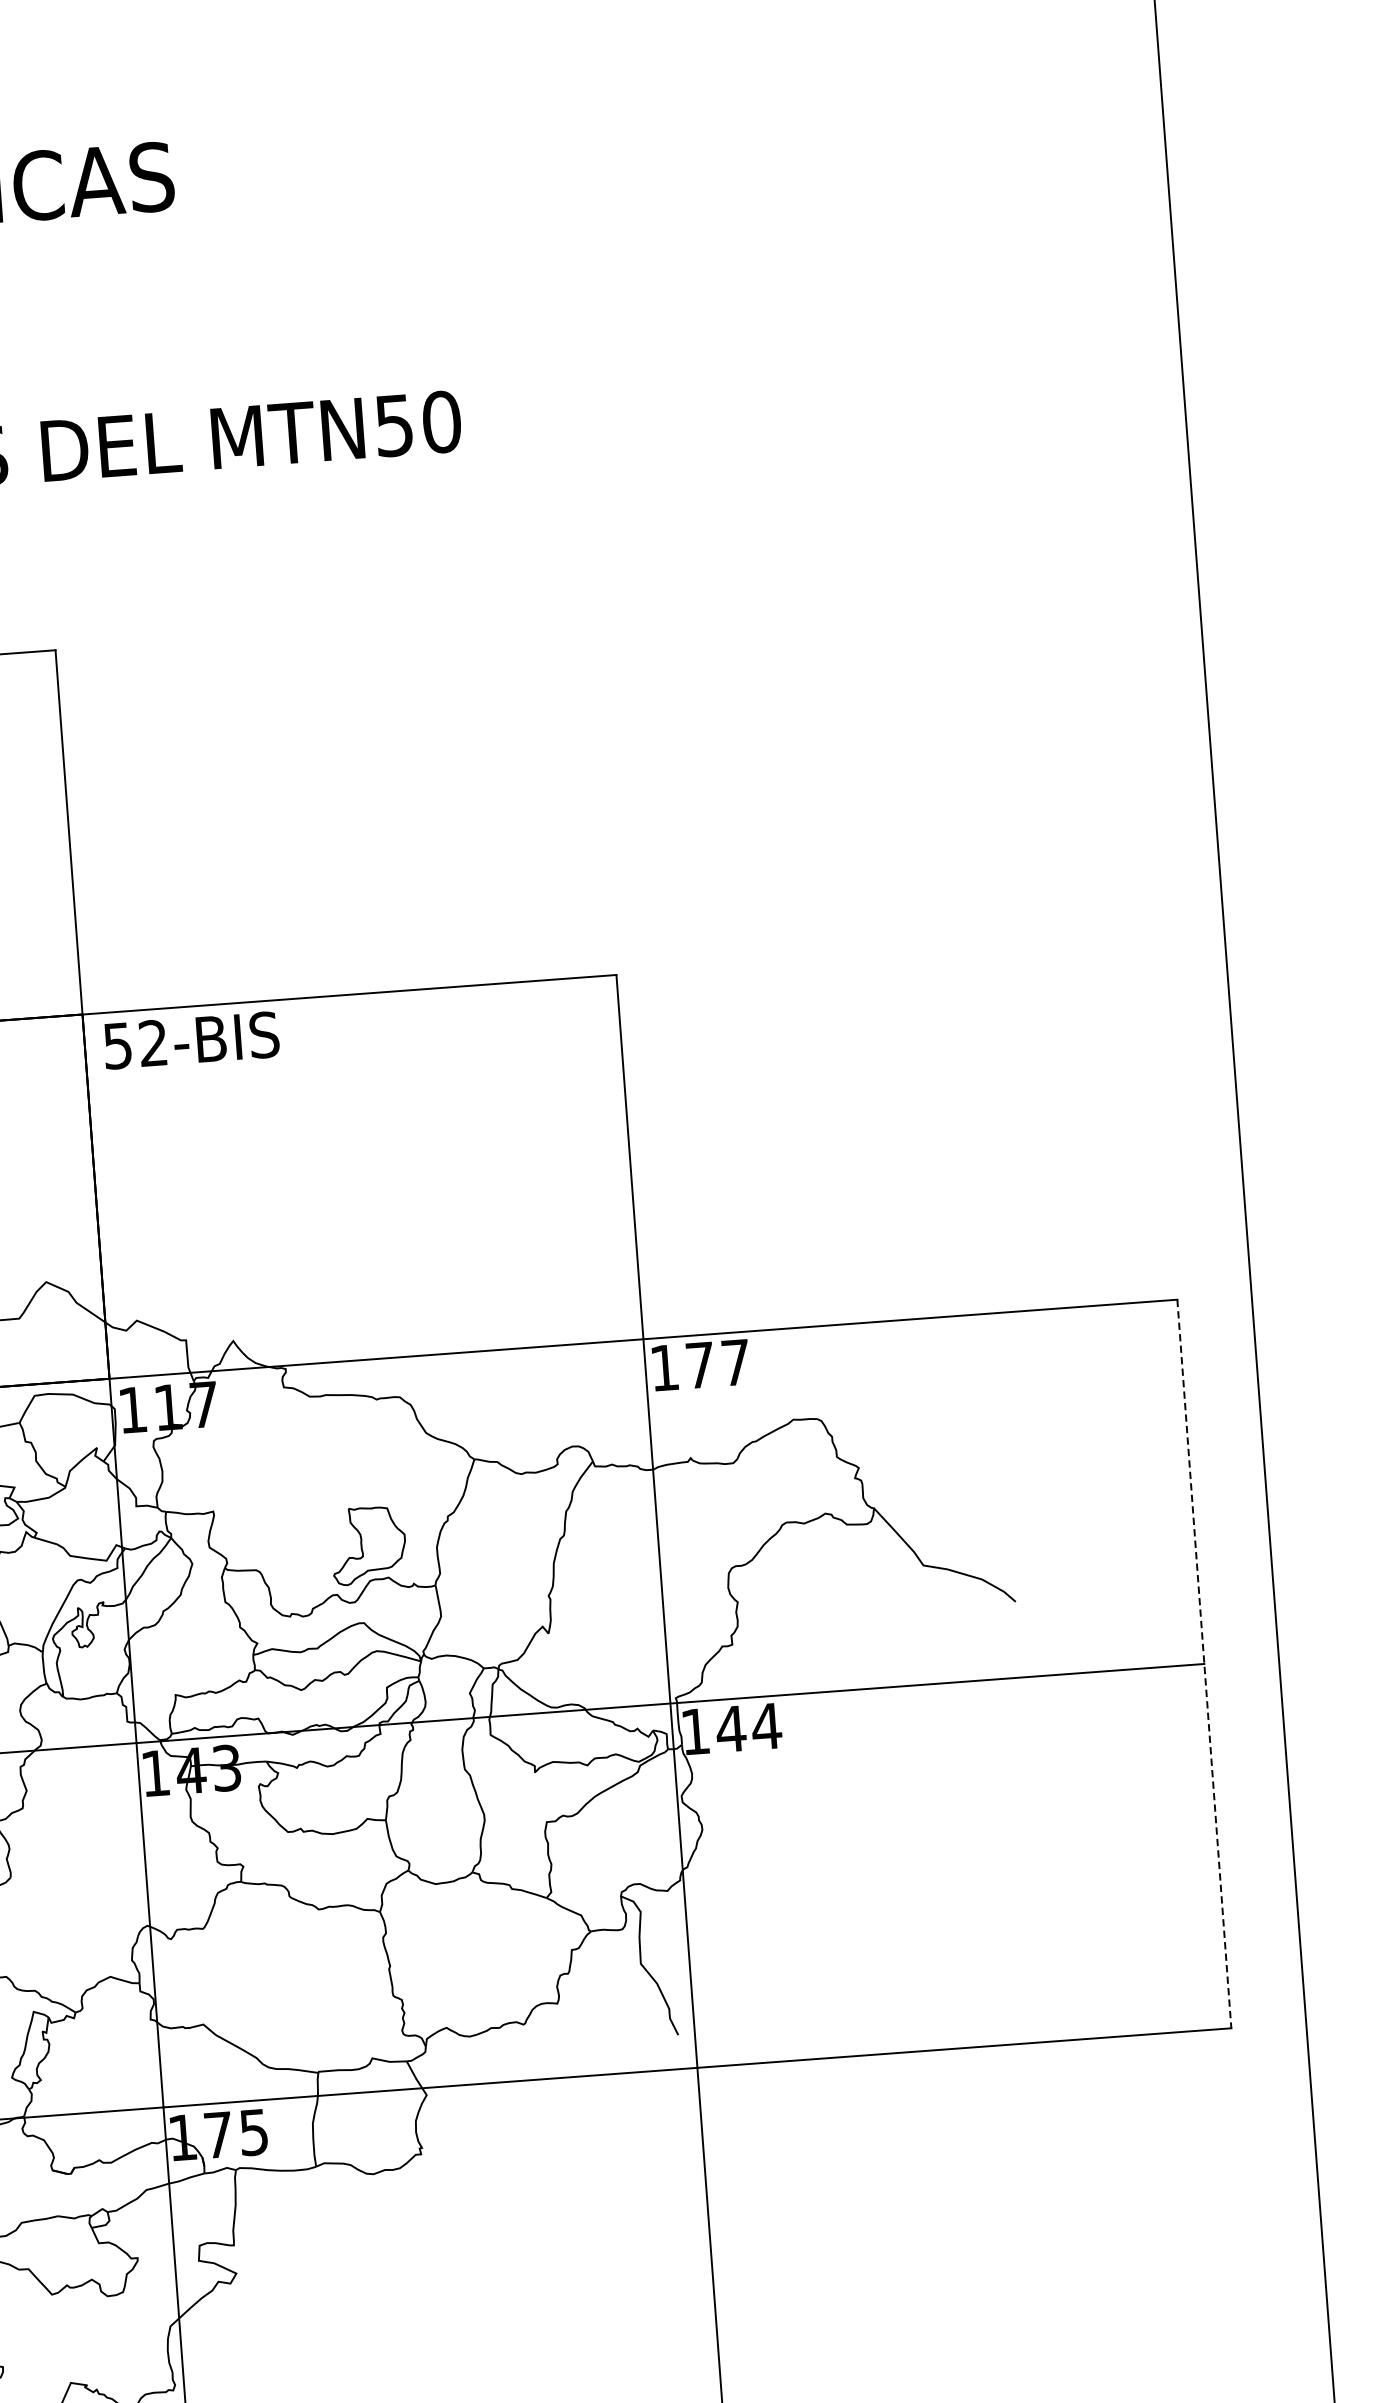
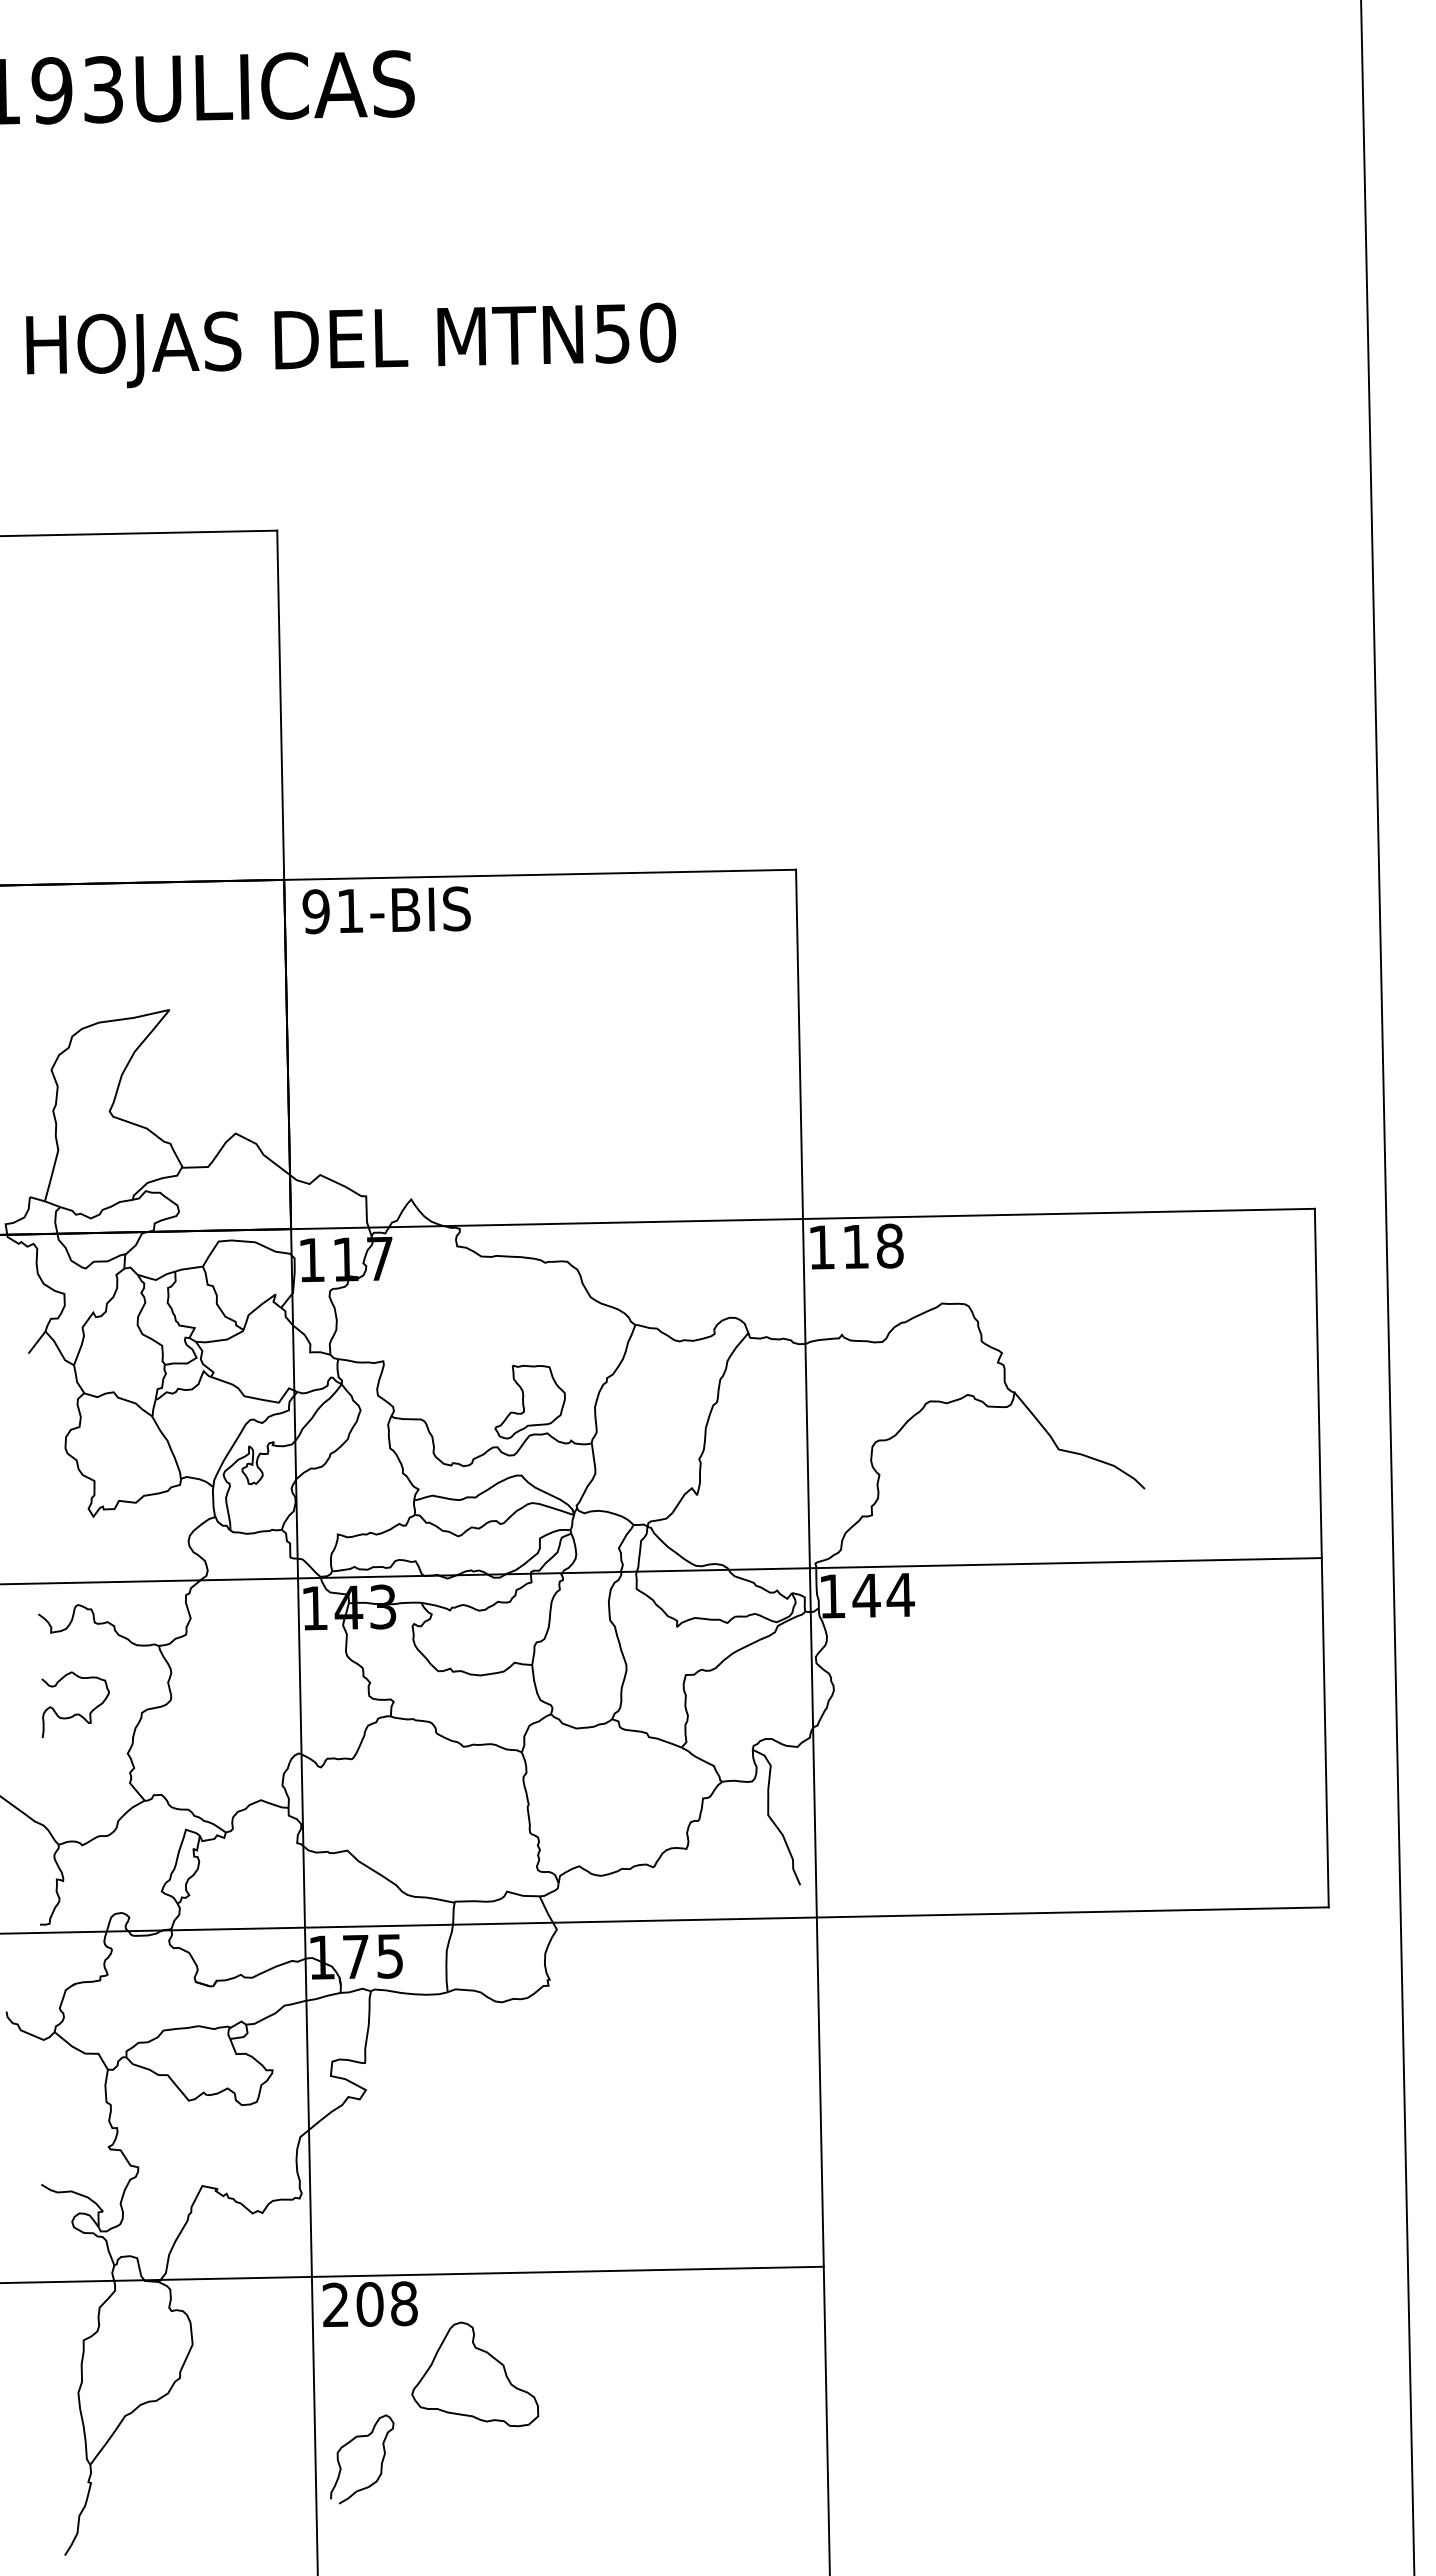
text: (134, 1044) -> (332, 911), 52-BIS -> 91-BIS
text: (718, 1362) -> (873, 1245), 177 -> 118
line: (1204, 1664) -> (1321, 1558), dashed -> solid

